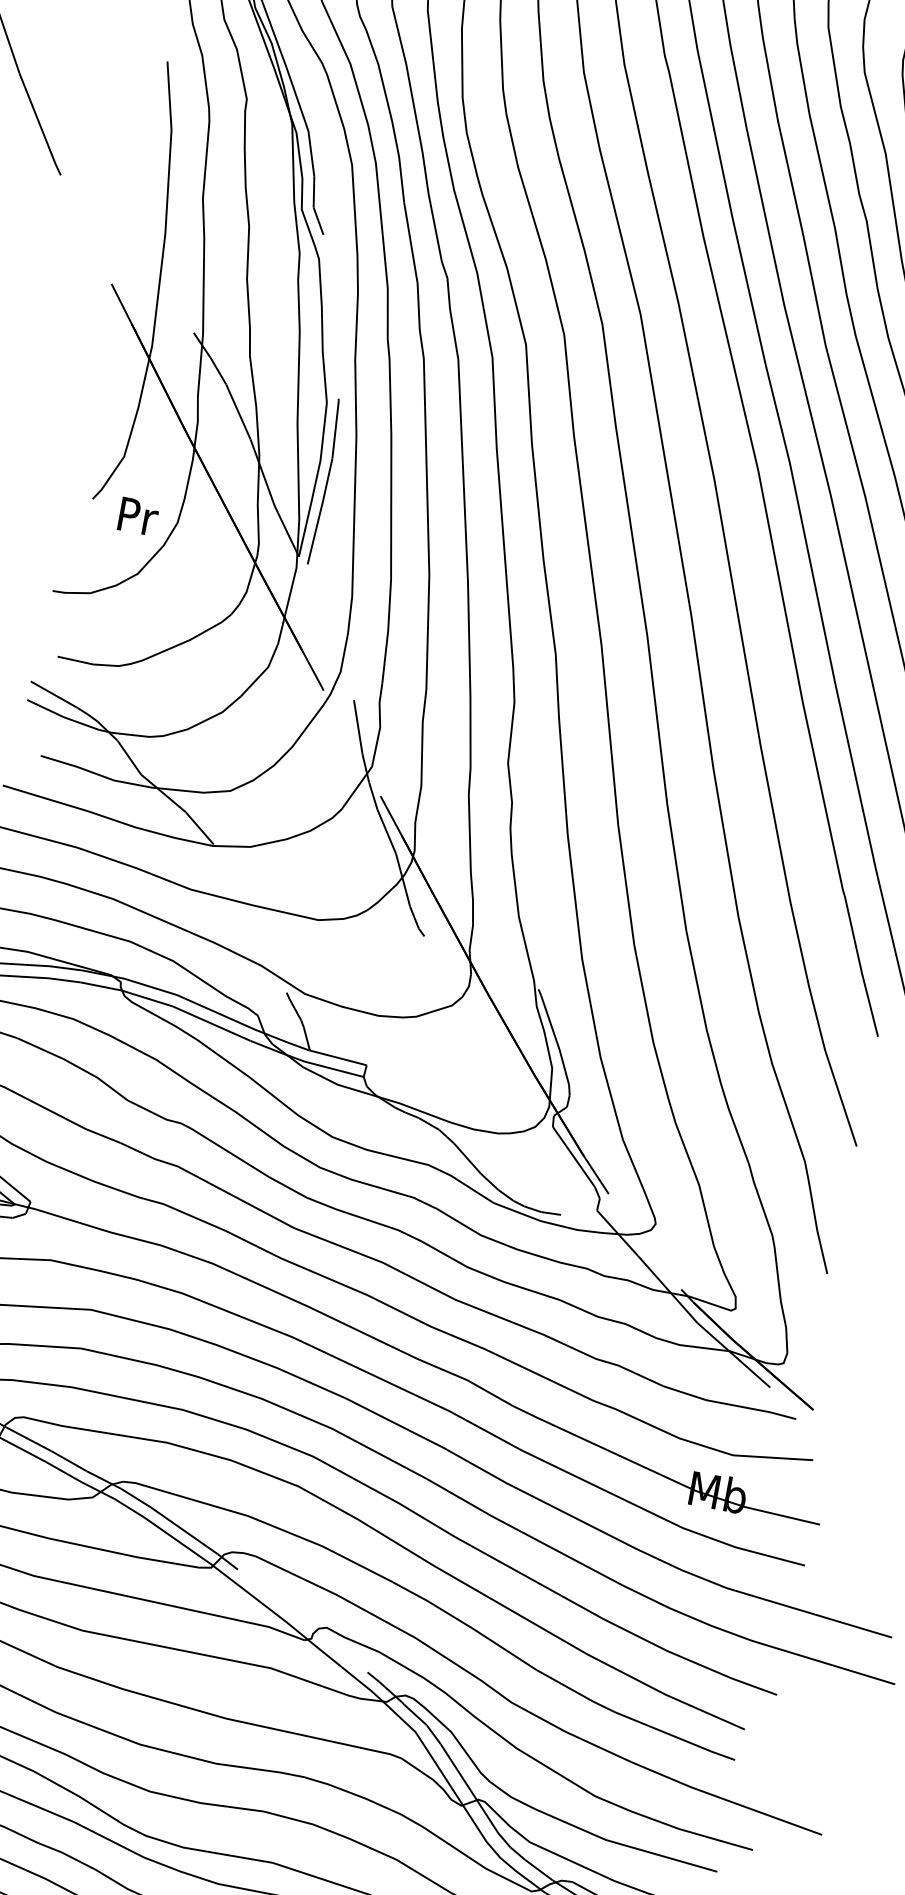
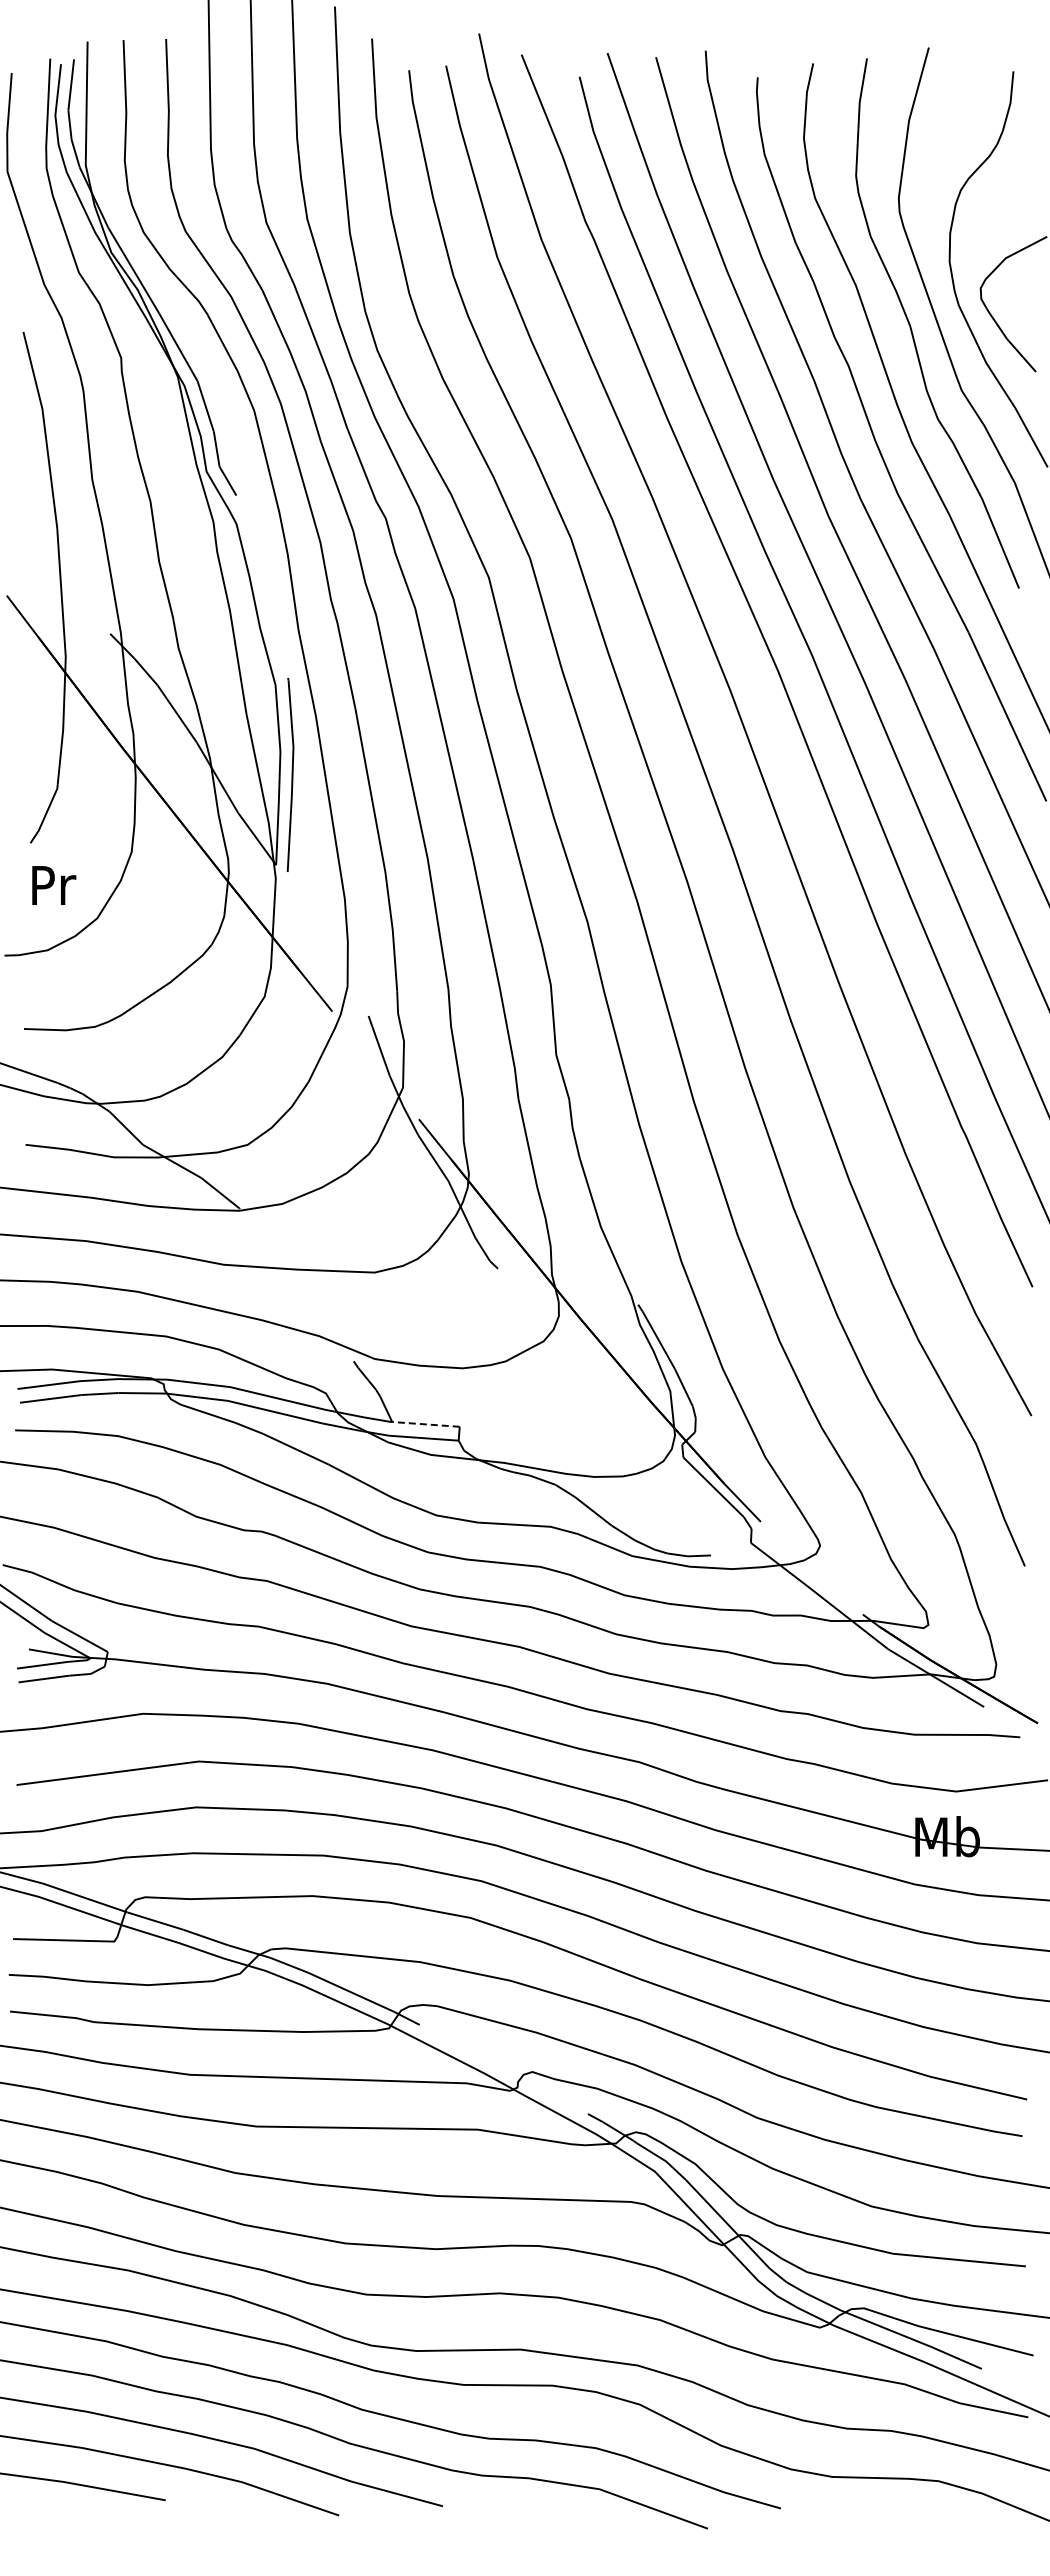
text: (138, 516) -> (54, 885), moved
line: (337, 1057) -> (425, 1424), solid -> dashed

